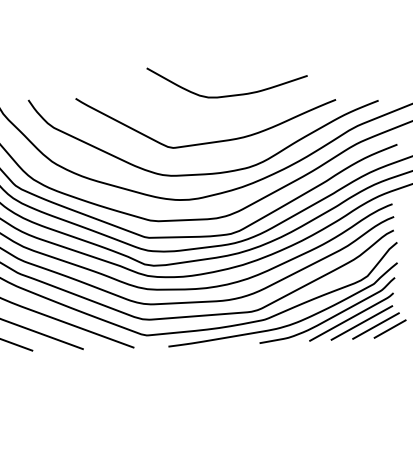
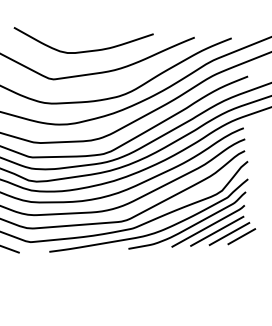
curve: (231, 94) -> (87, 50), moved

